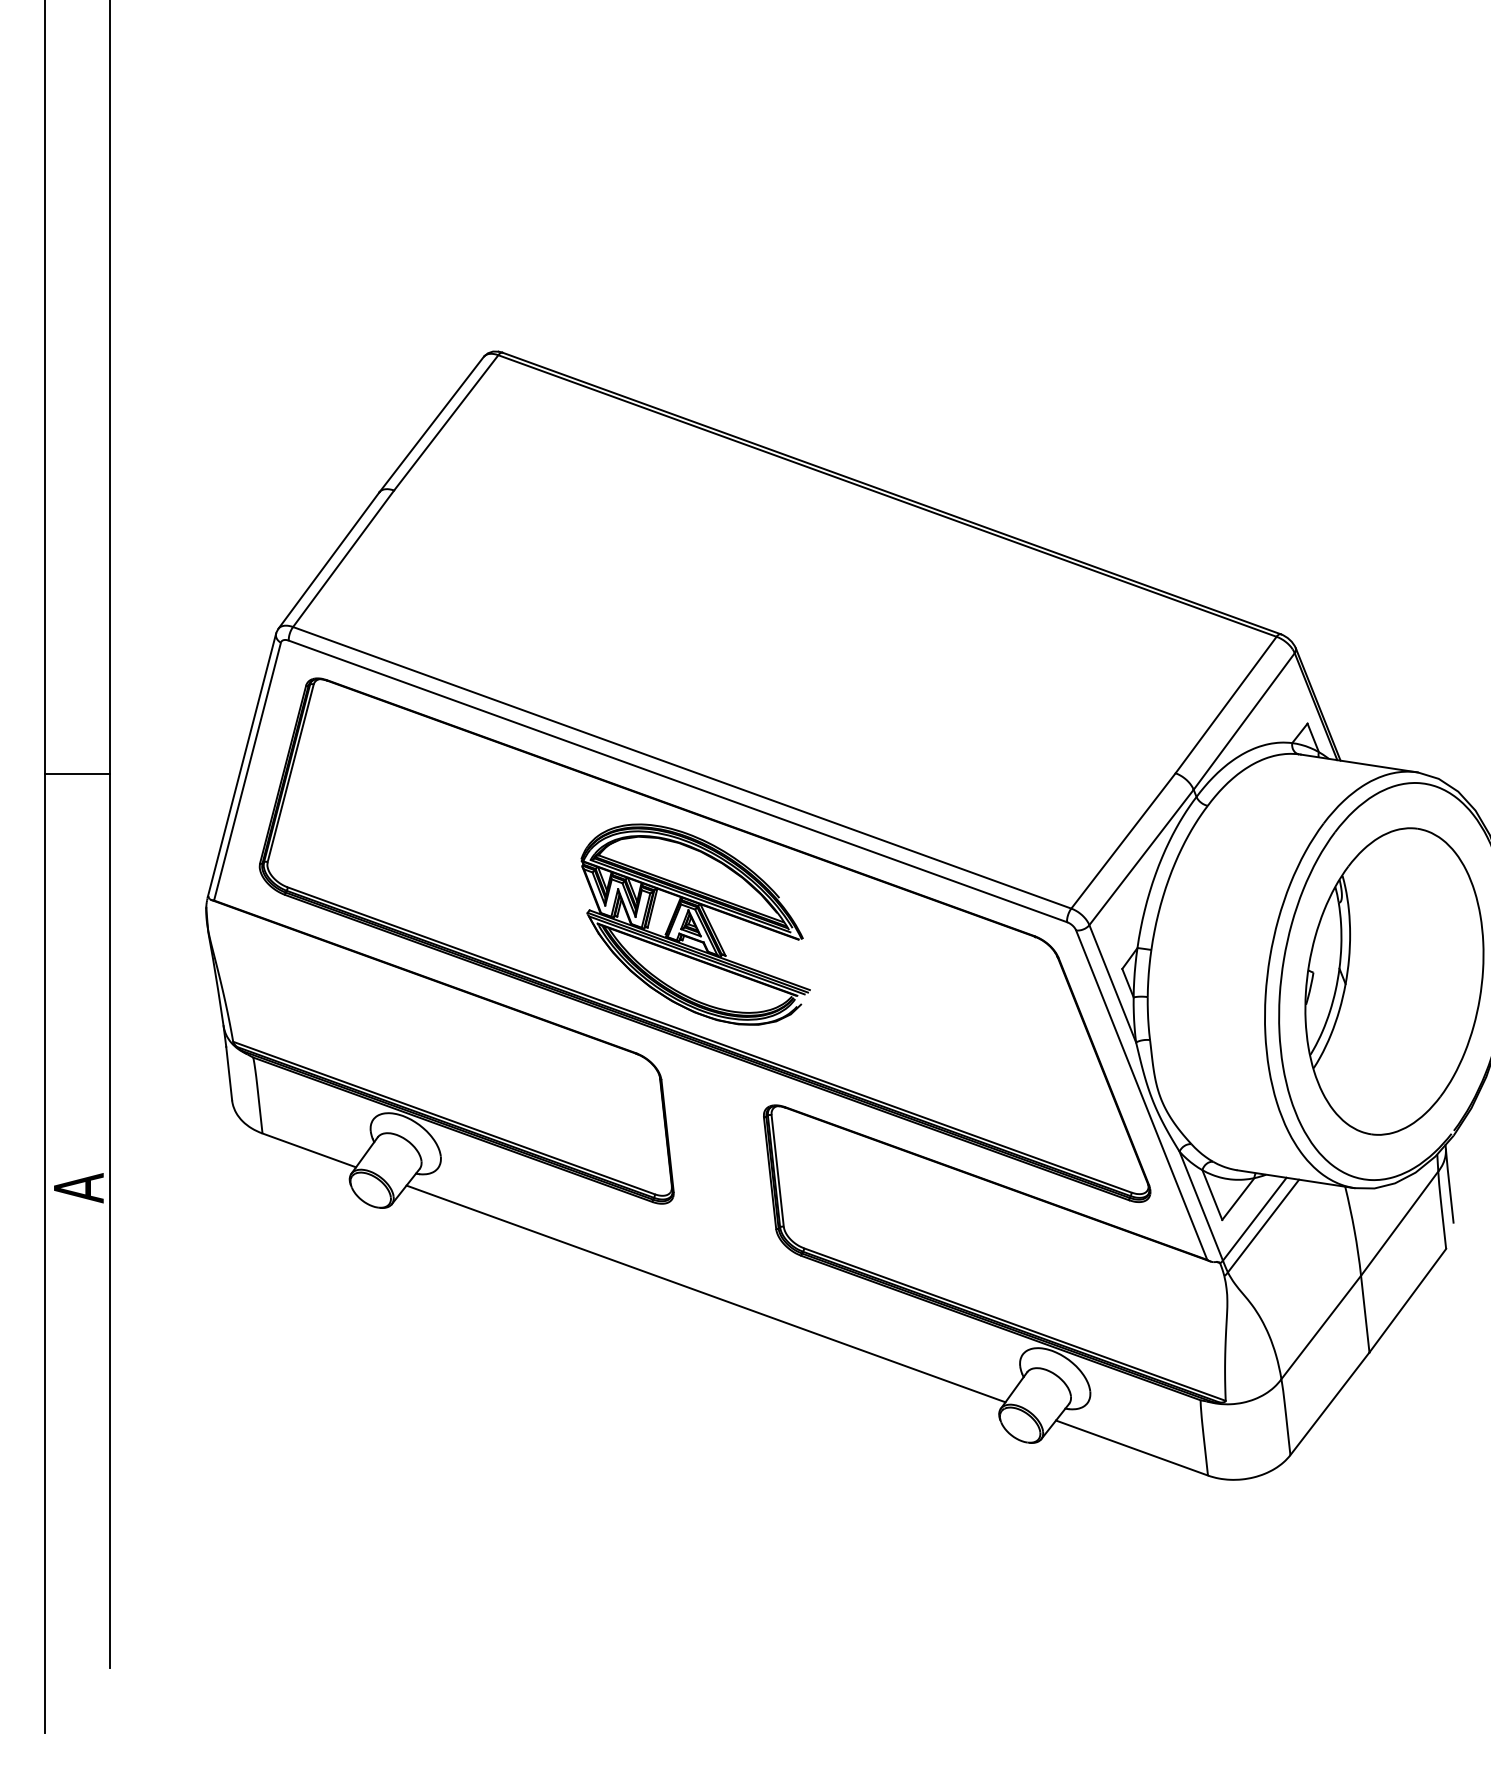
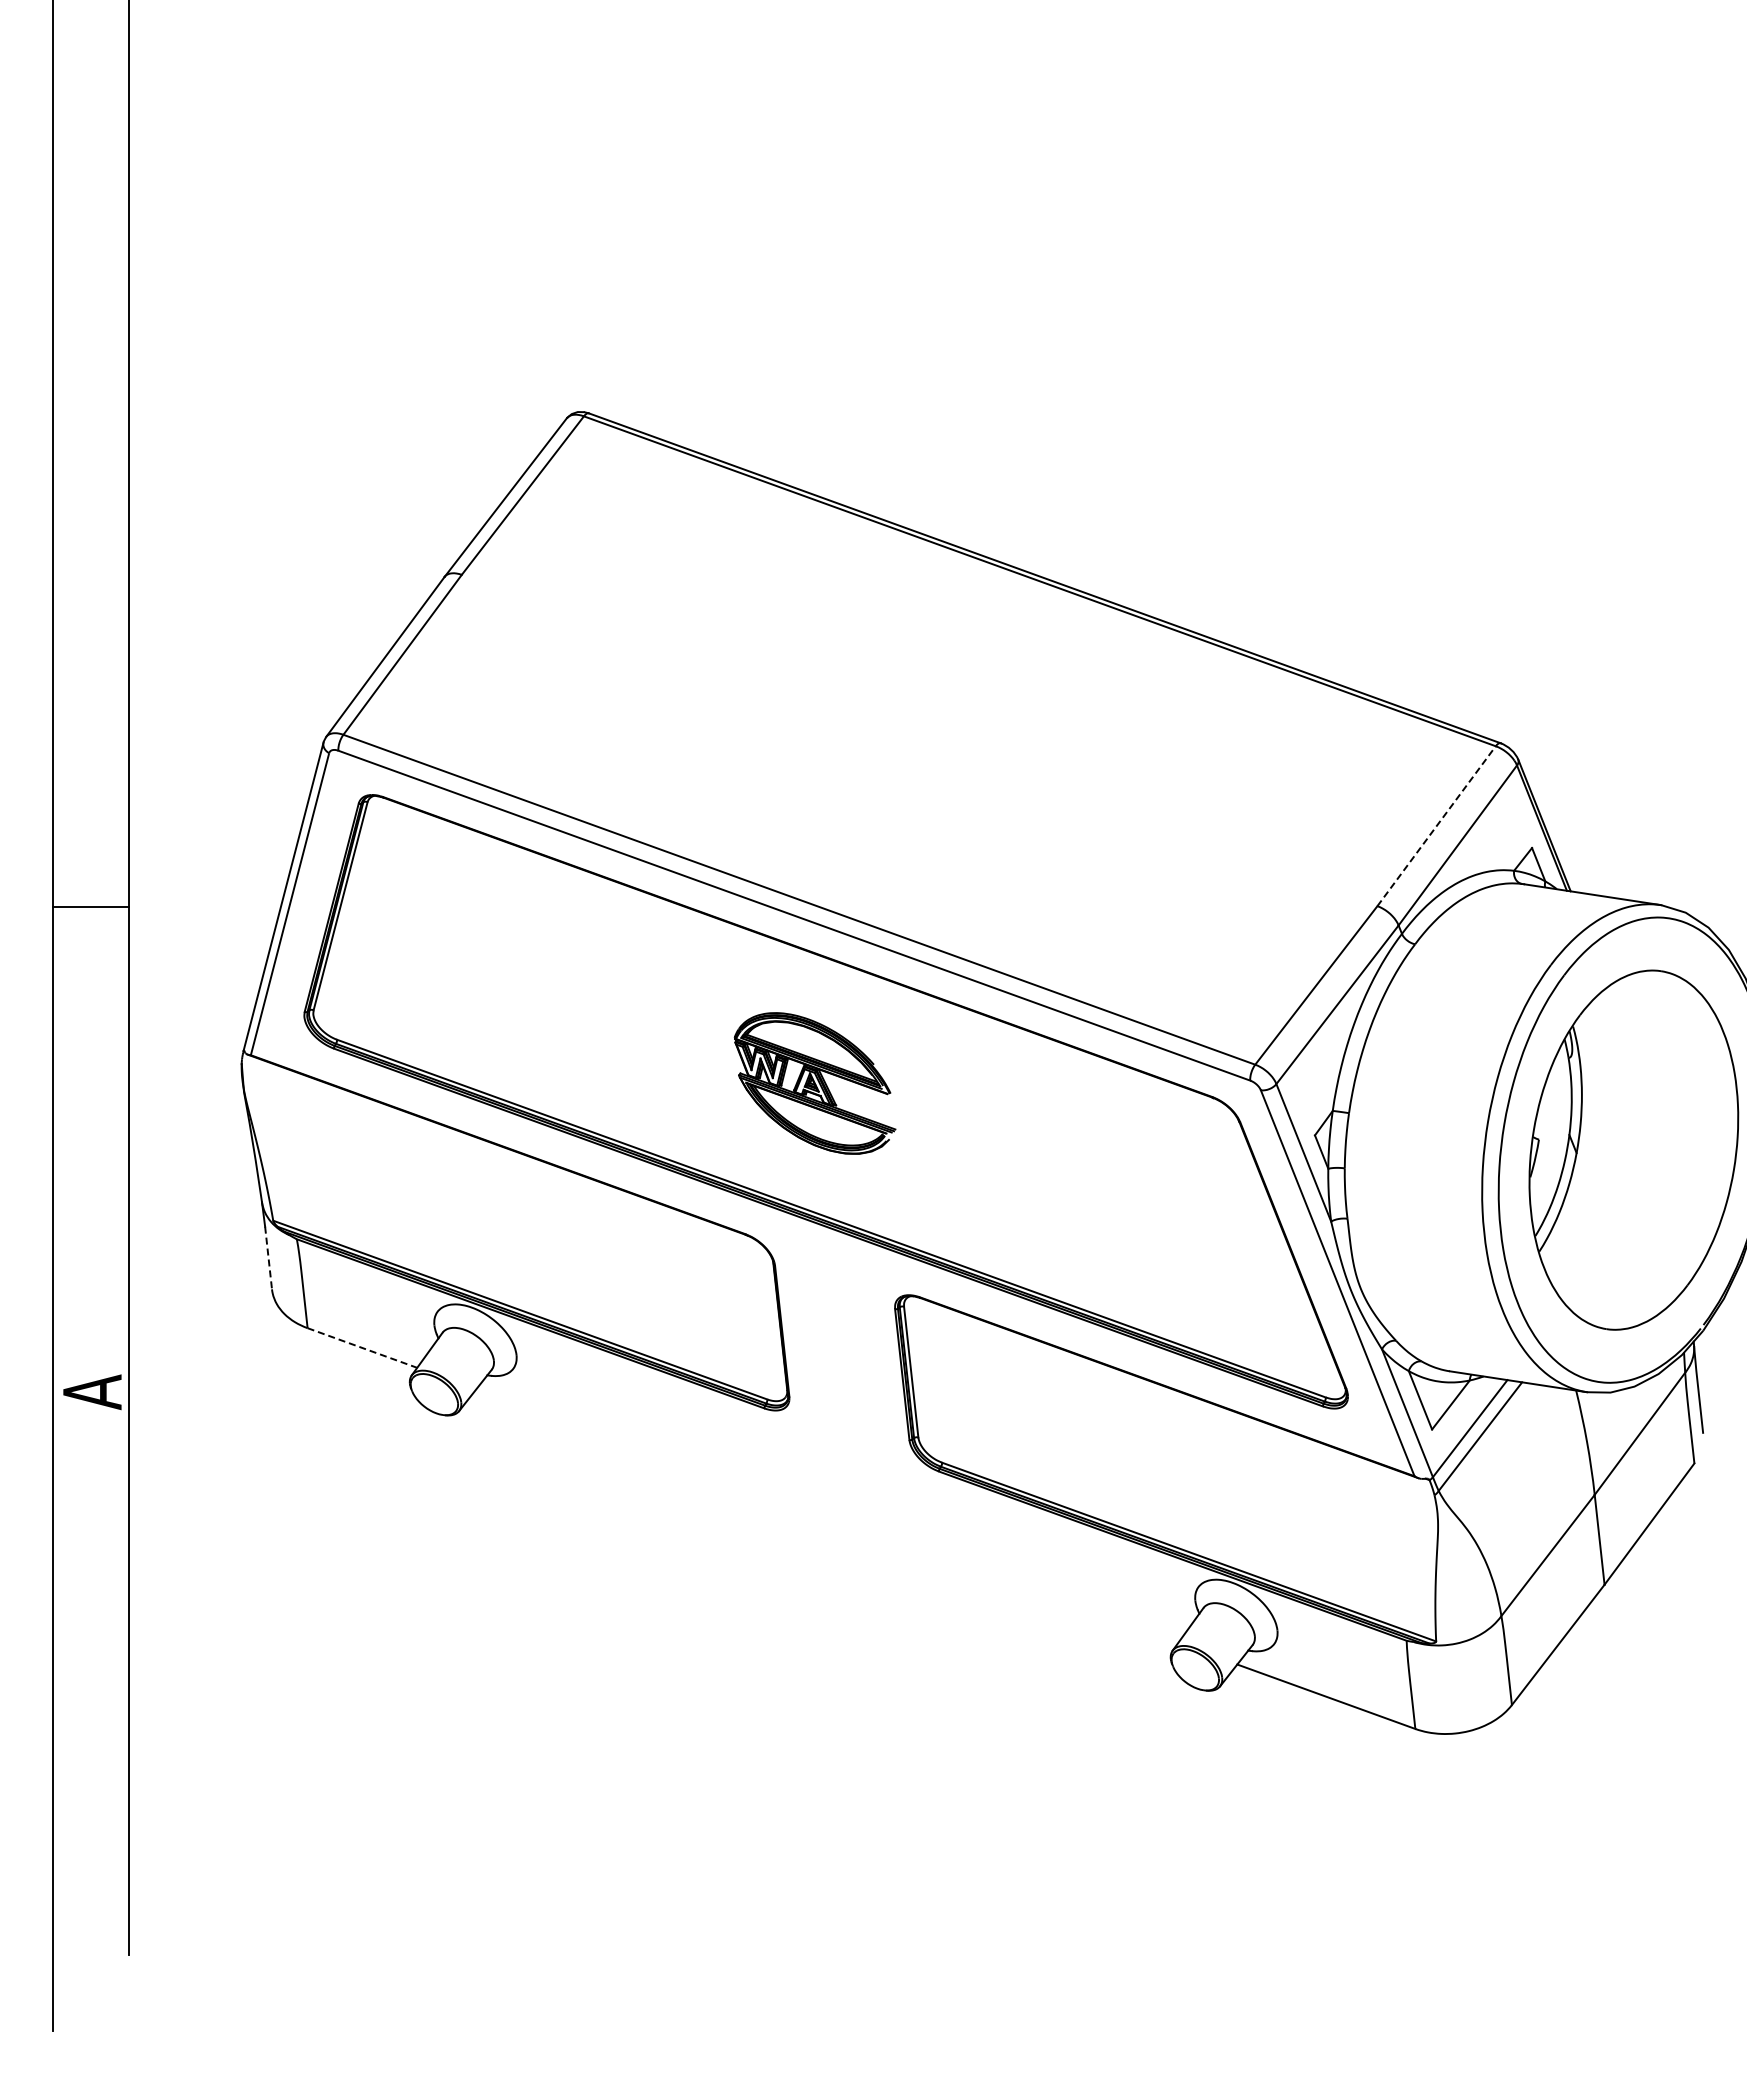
line: (1226, 704) -> (1436, 825), solid -> dashed
part: (695, 924) -> (814, 1083), size x0.6
line: (229, 1074) -> (268, 1258), solid -> dashed
line: (309, 1150) -> (362, 1348), solid -> dashed
line: (706, 1294) -> (827, 1516), removed

